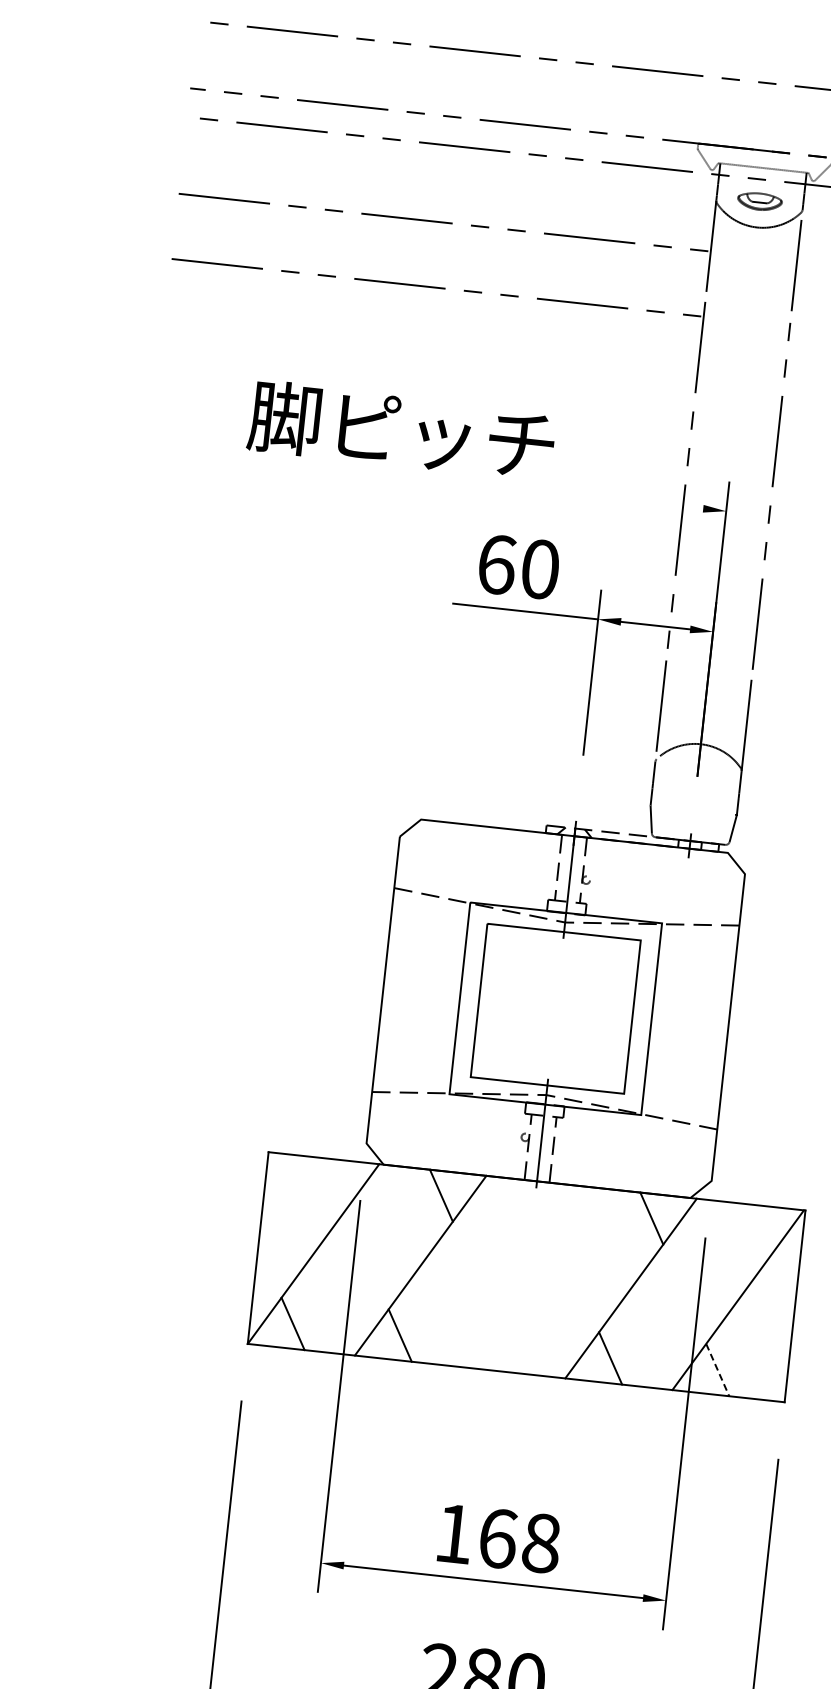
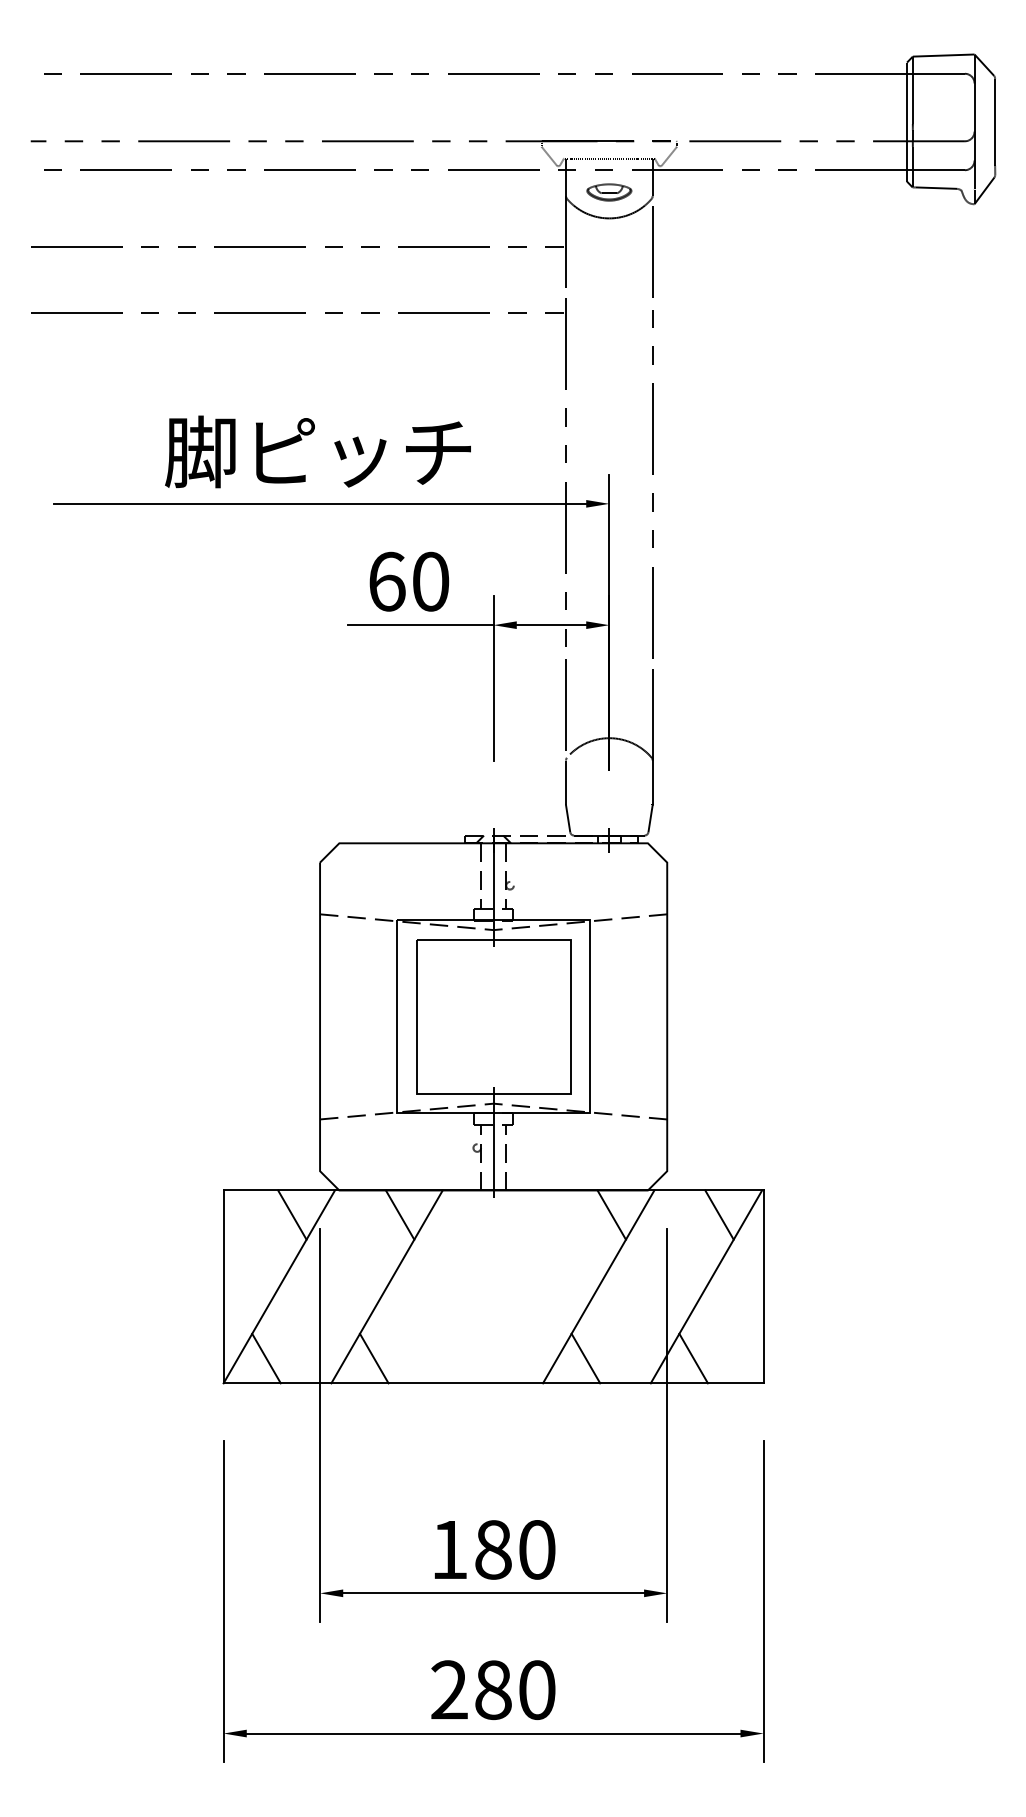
text: (401, 430) -> (317, 451), moved
line: (438, 479) -> (319, 503), added
line: (334, 1183) -> (292, 1214), added
line: (758, 1229) -> (719, 1214), added
line: (717, 1369) -> (693, 1358), dashed -> solid
text: (519, 1540) -> (515, 1549), 168 -> 180

